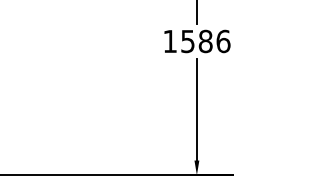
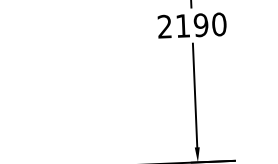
text: (196, 41) -> (191, 25), 1586 -> 2190

